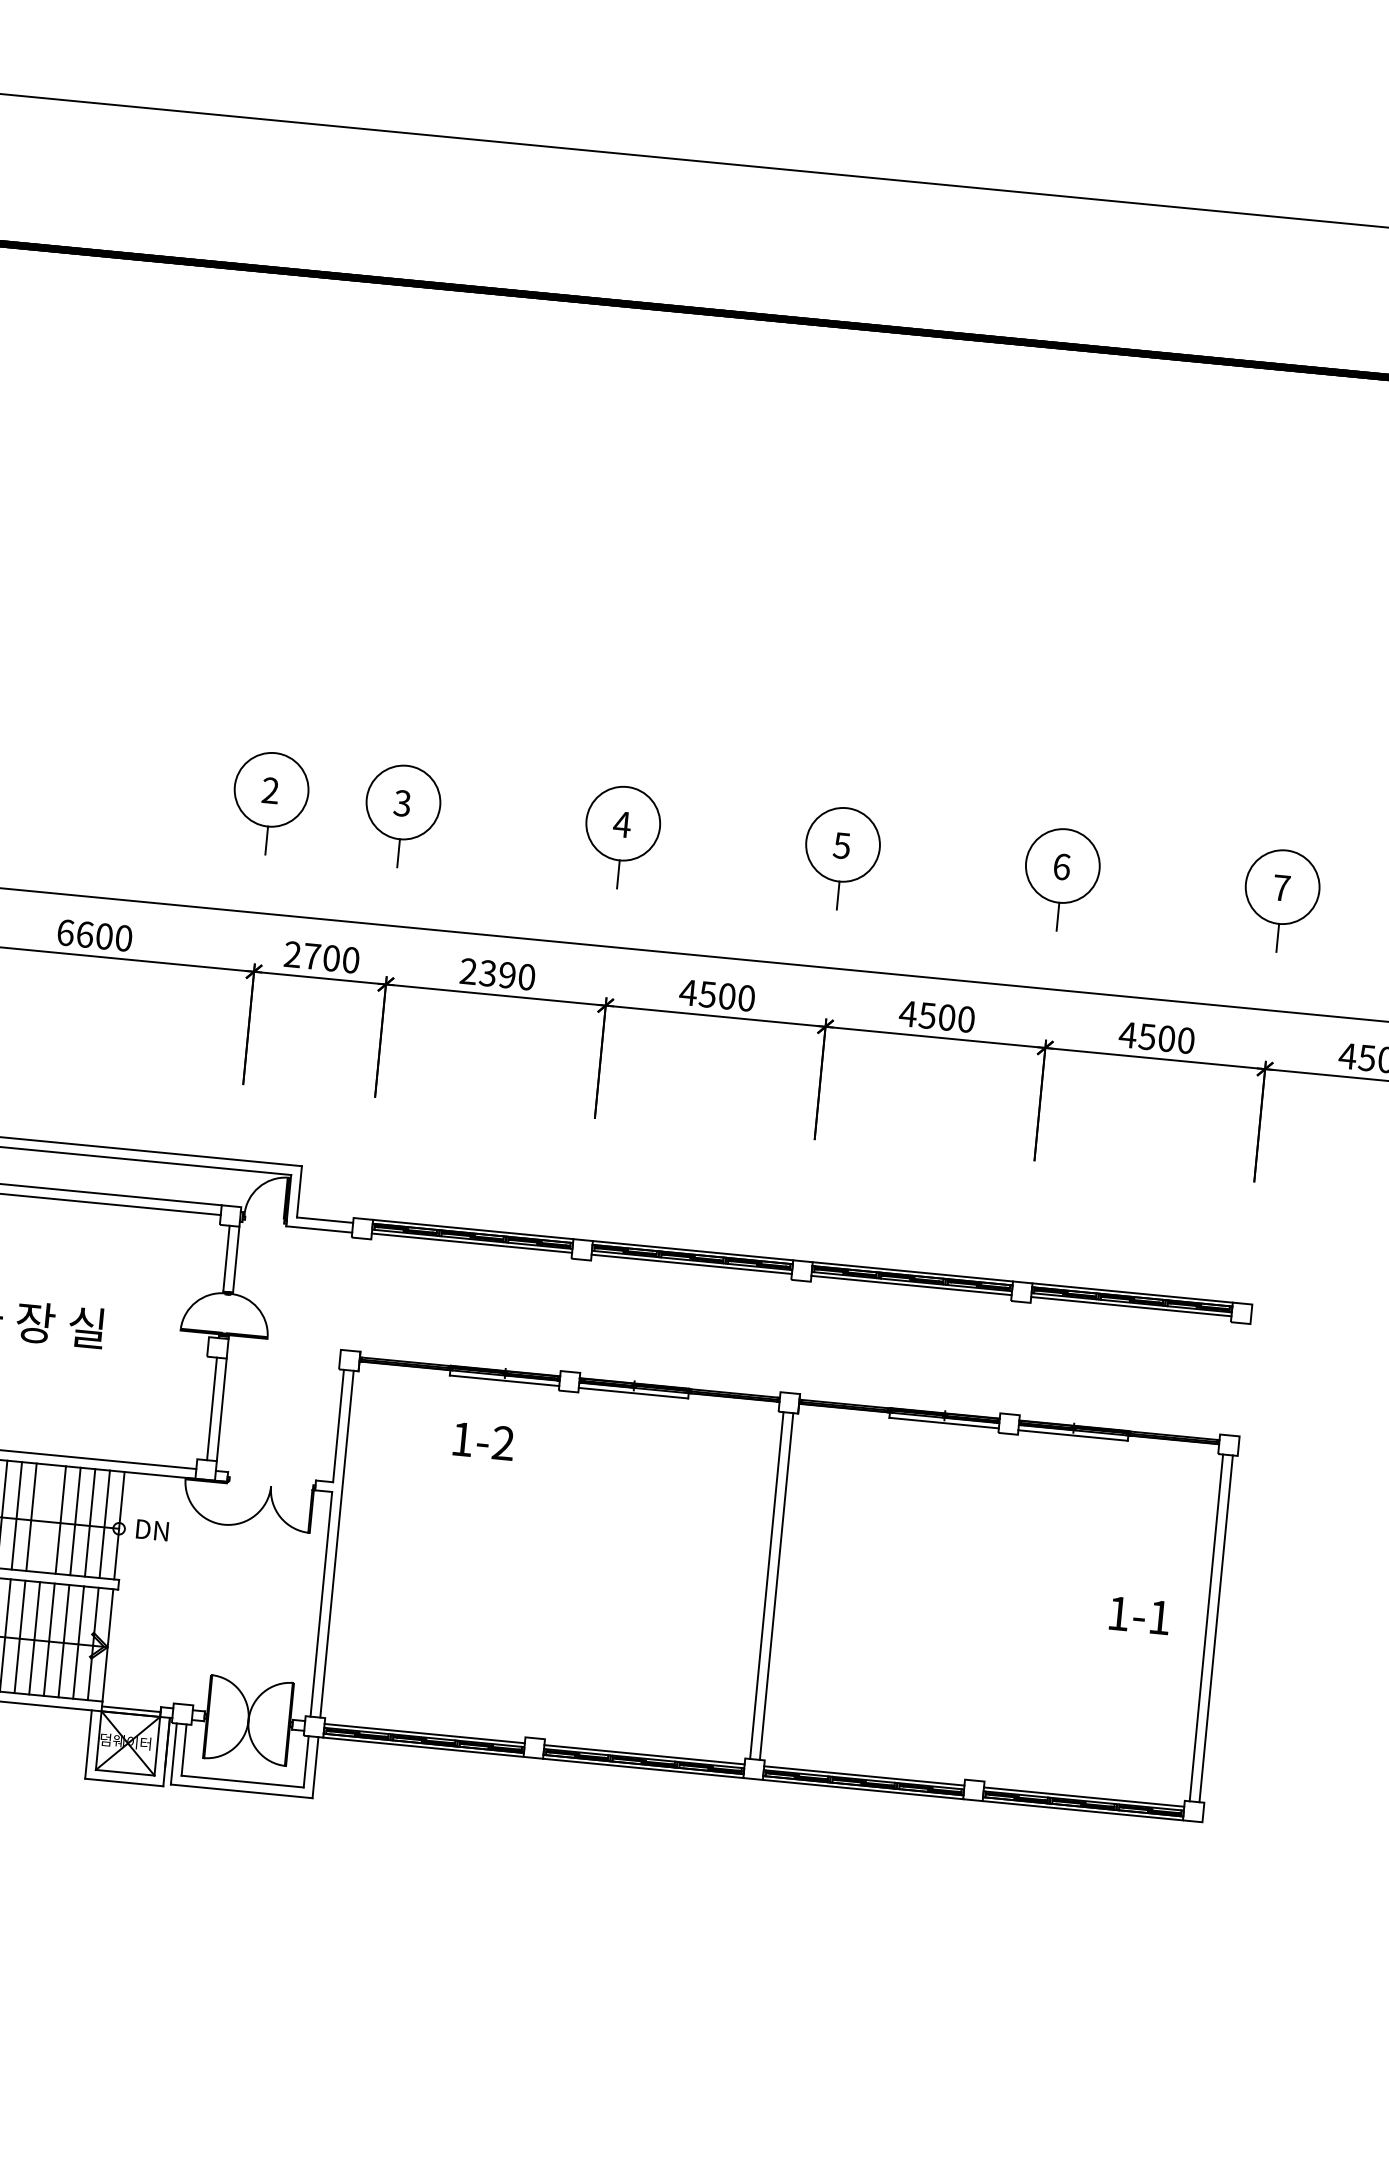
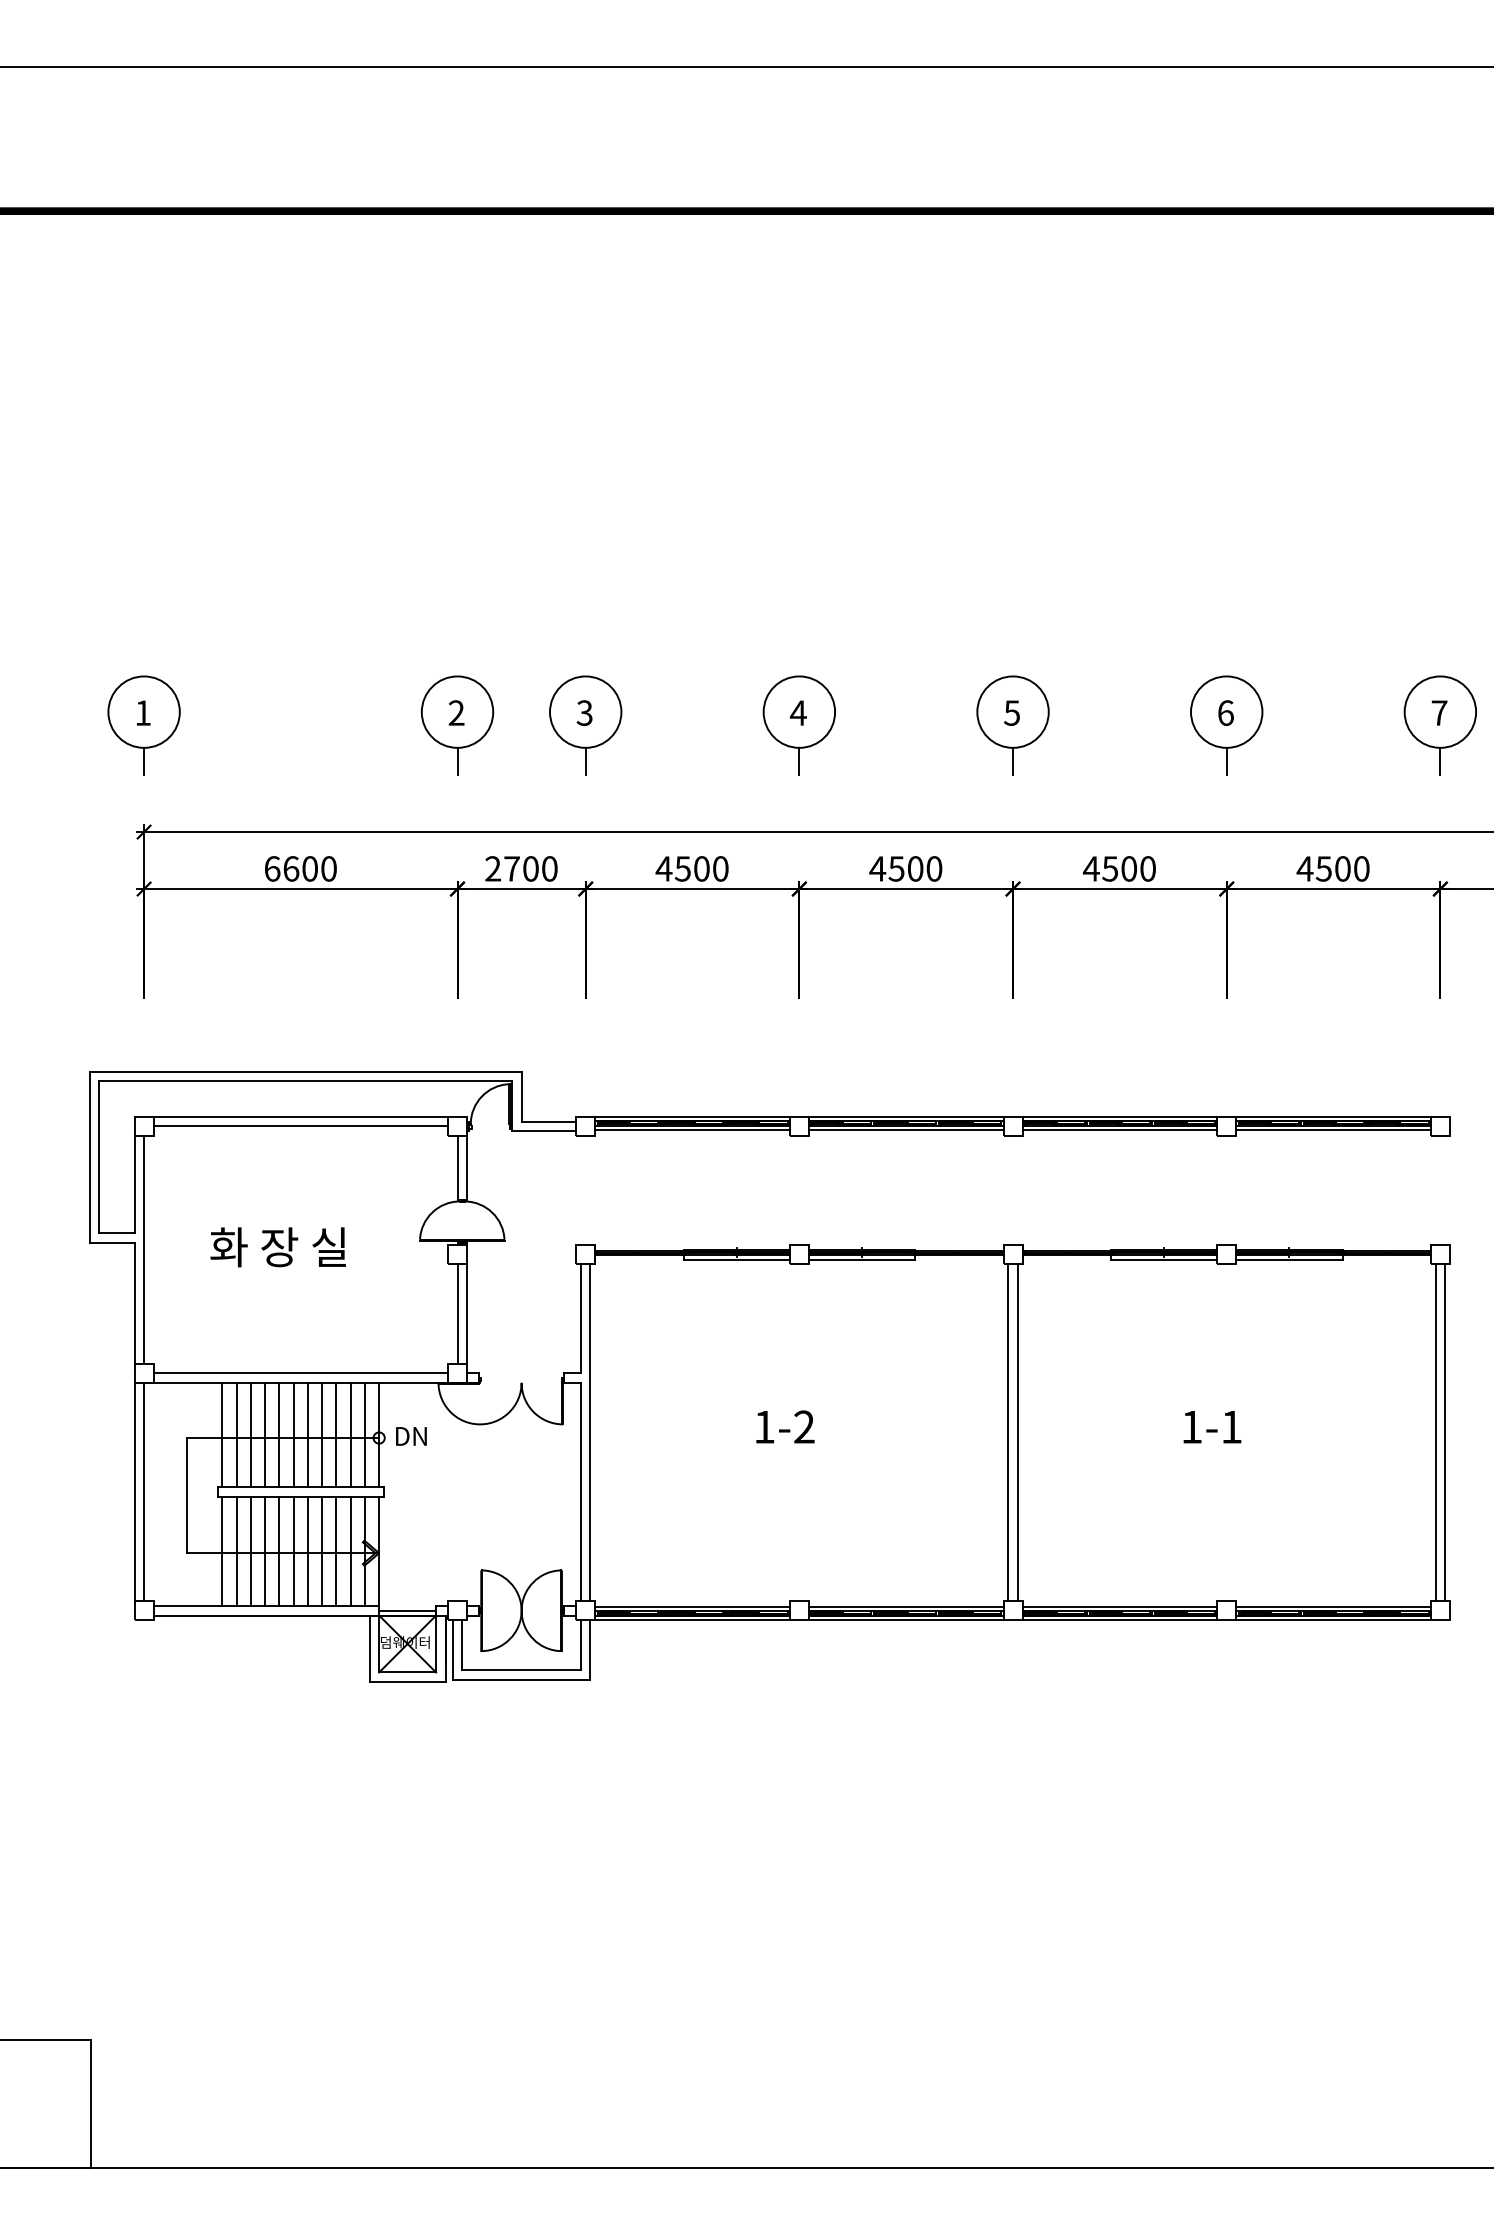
text: (487, 972) -> (682, 868), 2390 -> 4500
text: (484, 1440) -> (785, 1426), moved
line: (45, 1518) -> (307, 1434), added
text: (1139, 1616) -> (1212, 1427), moved

